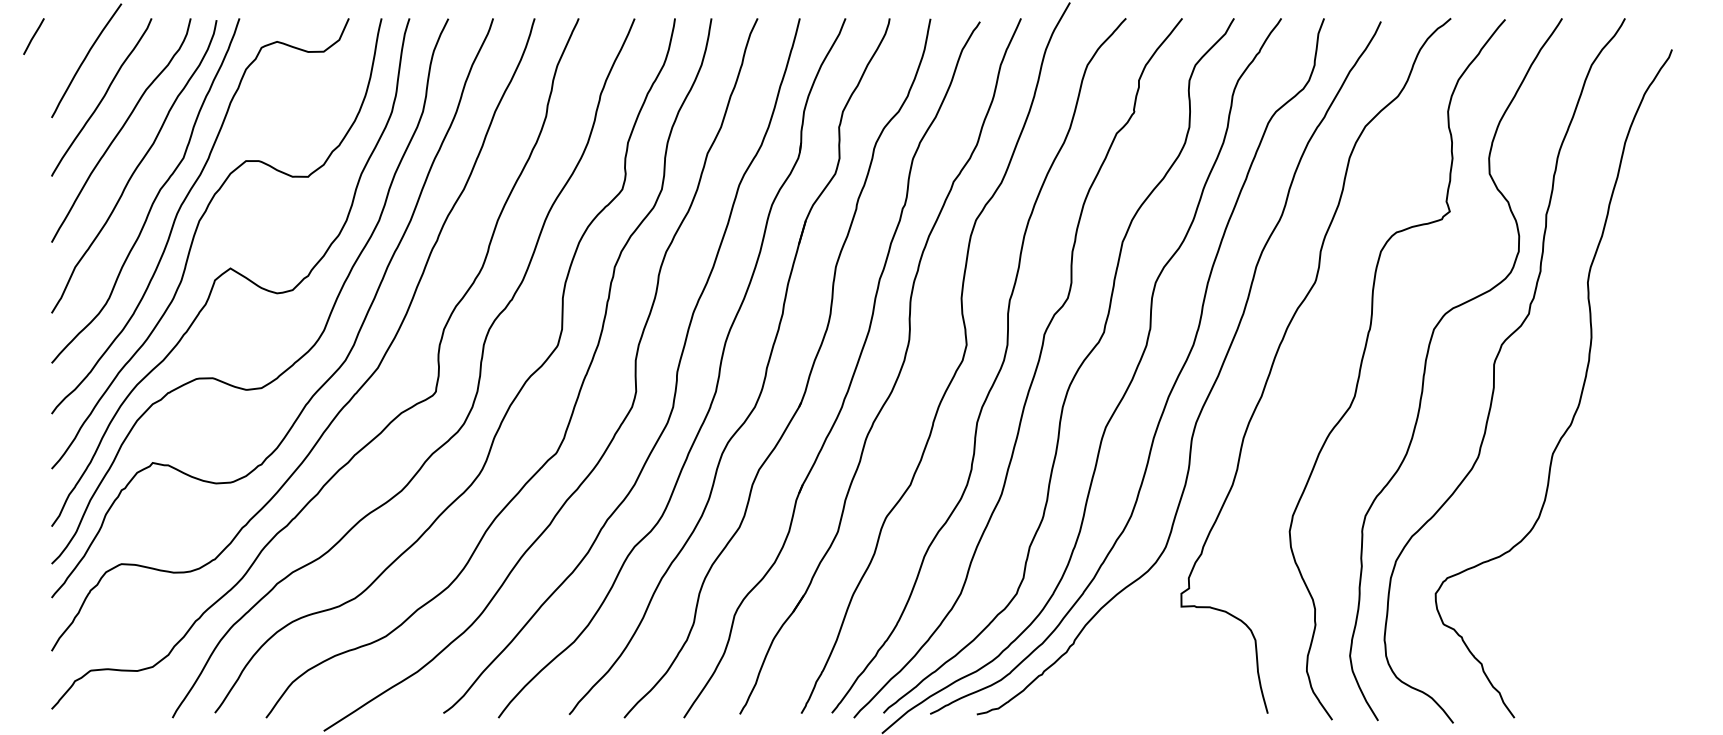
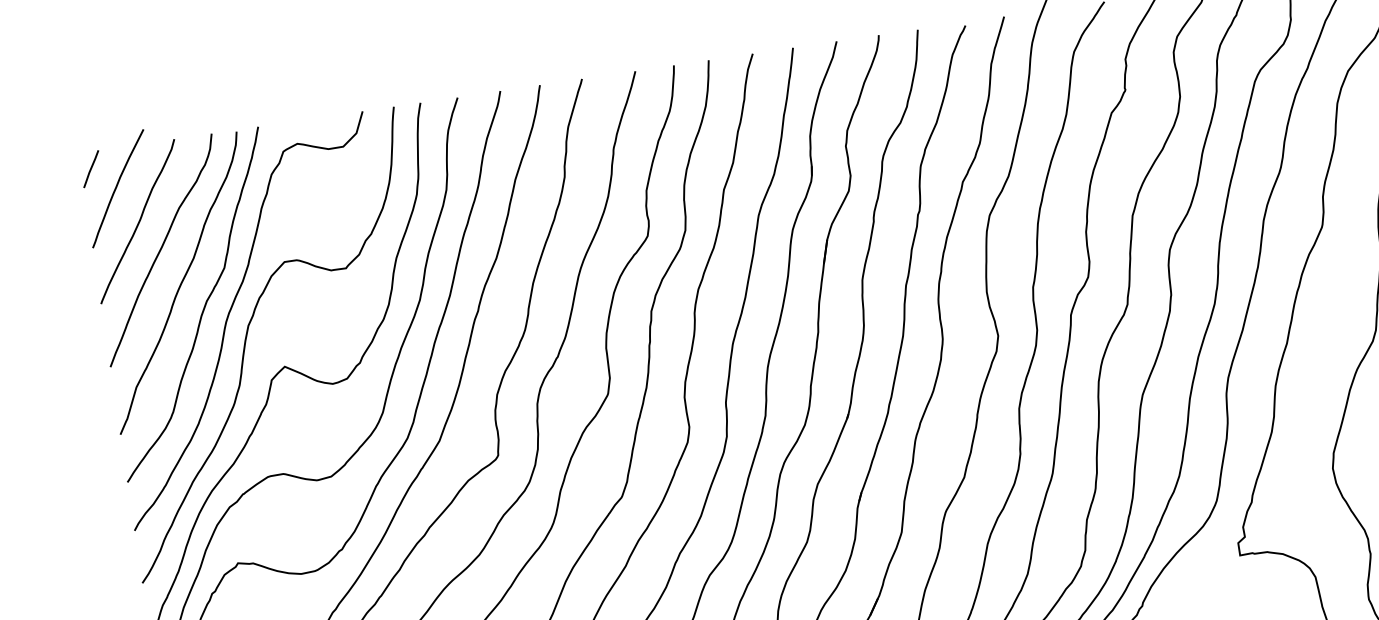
line: (33, 36) -> (90, 169), moved

